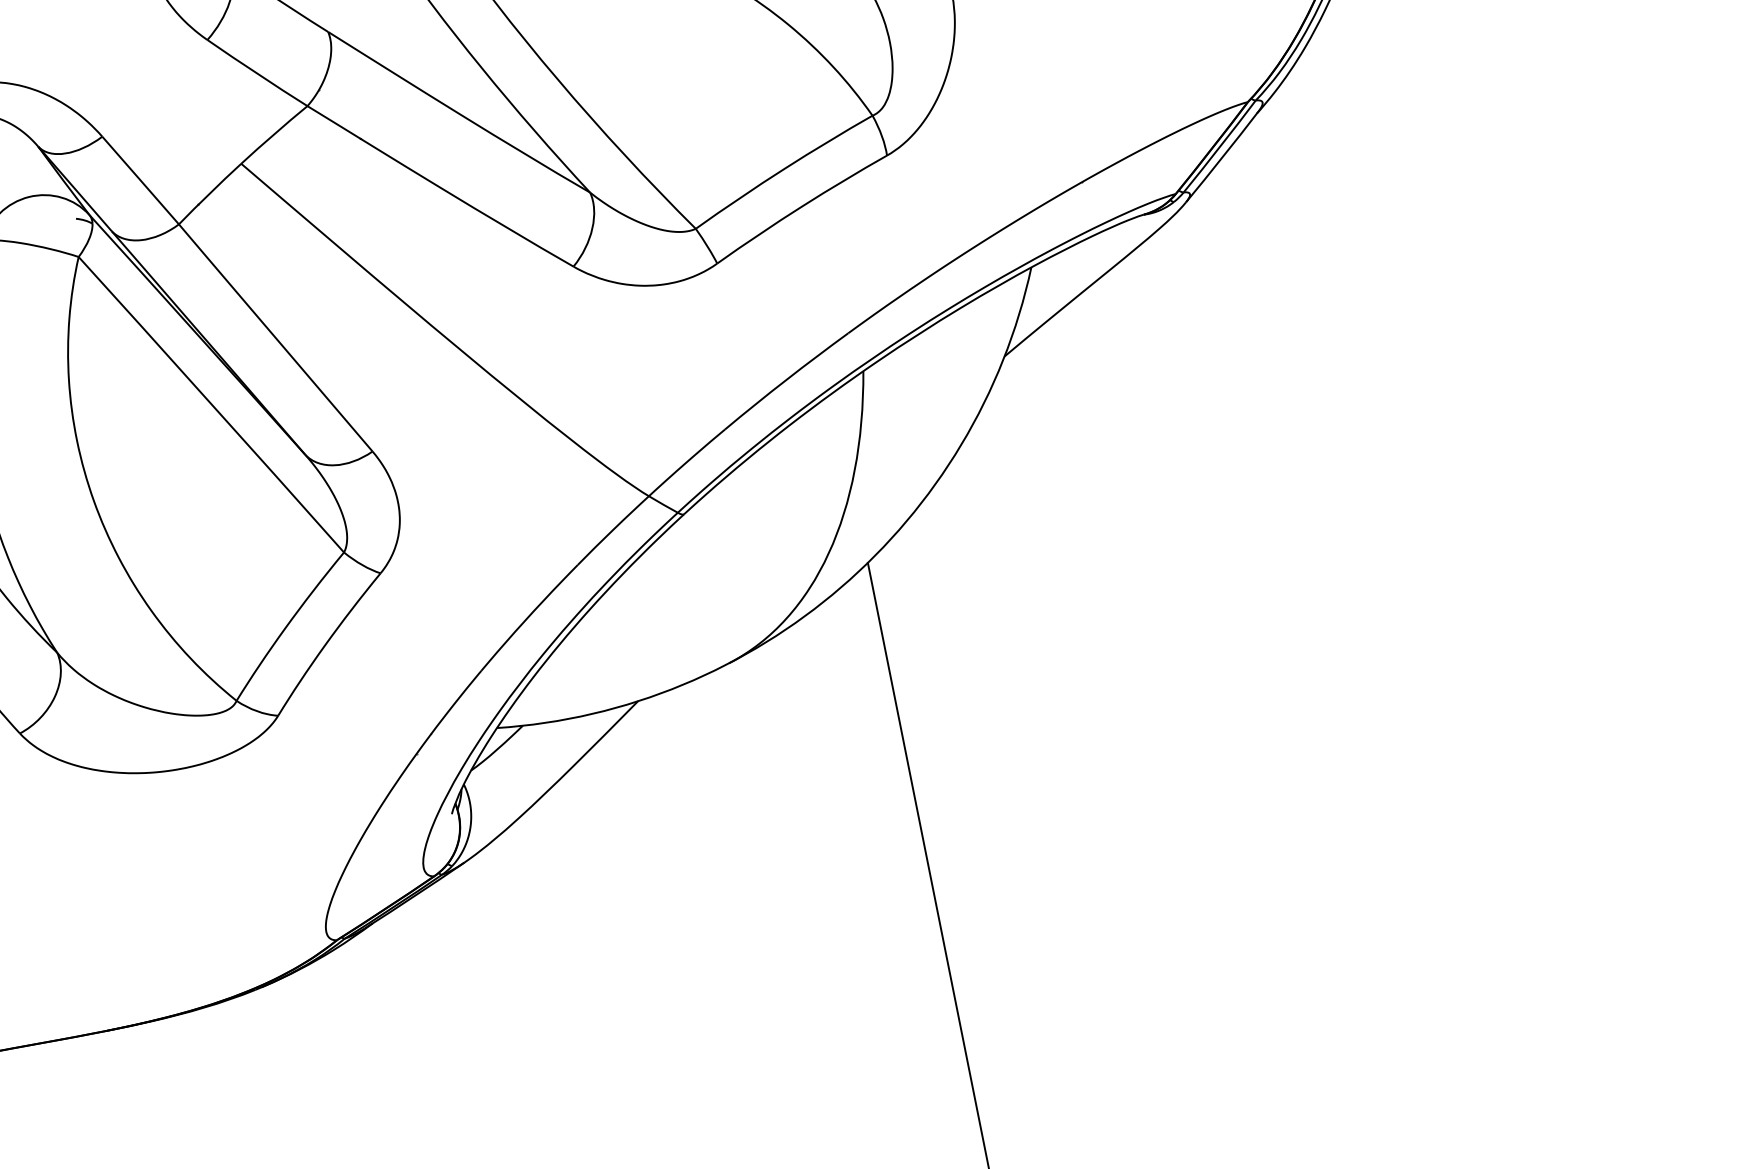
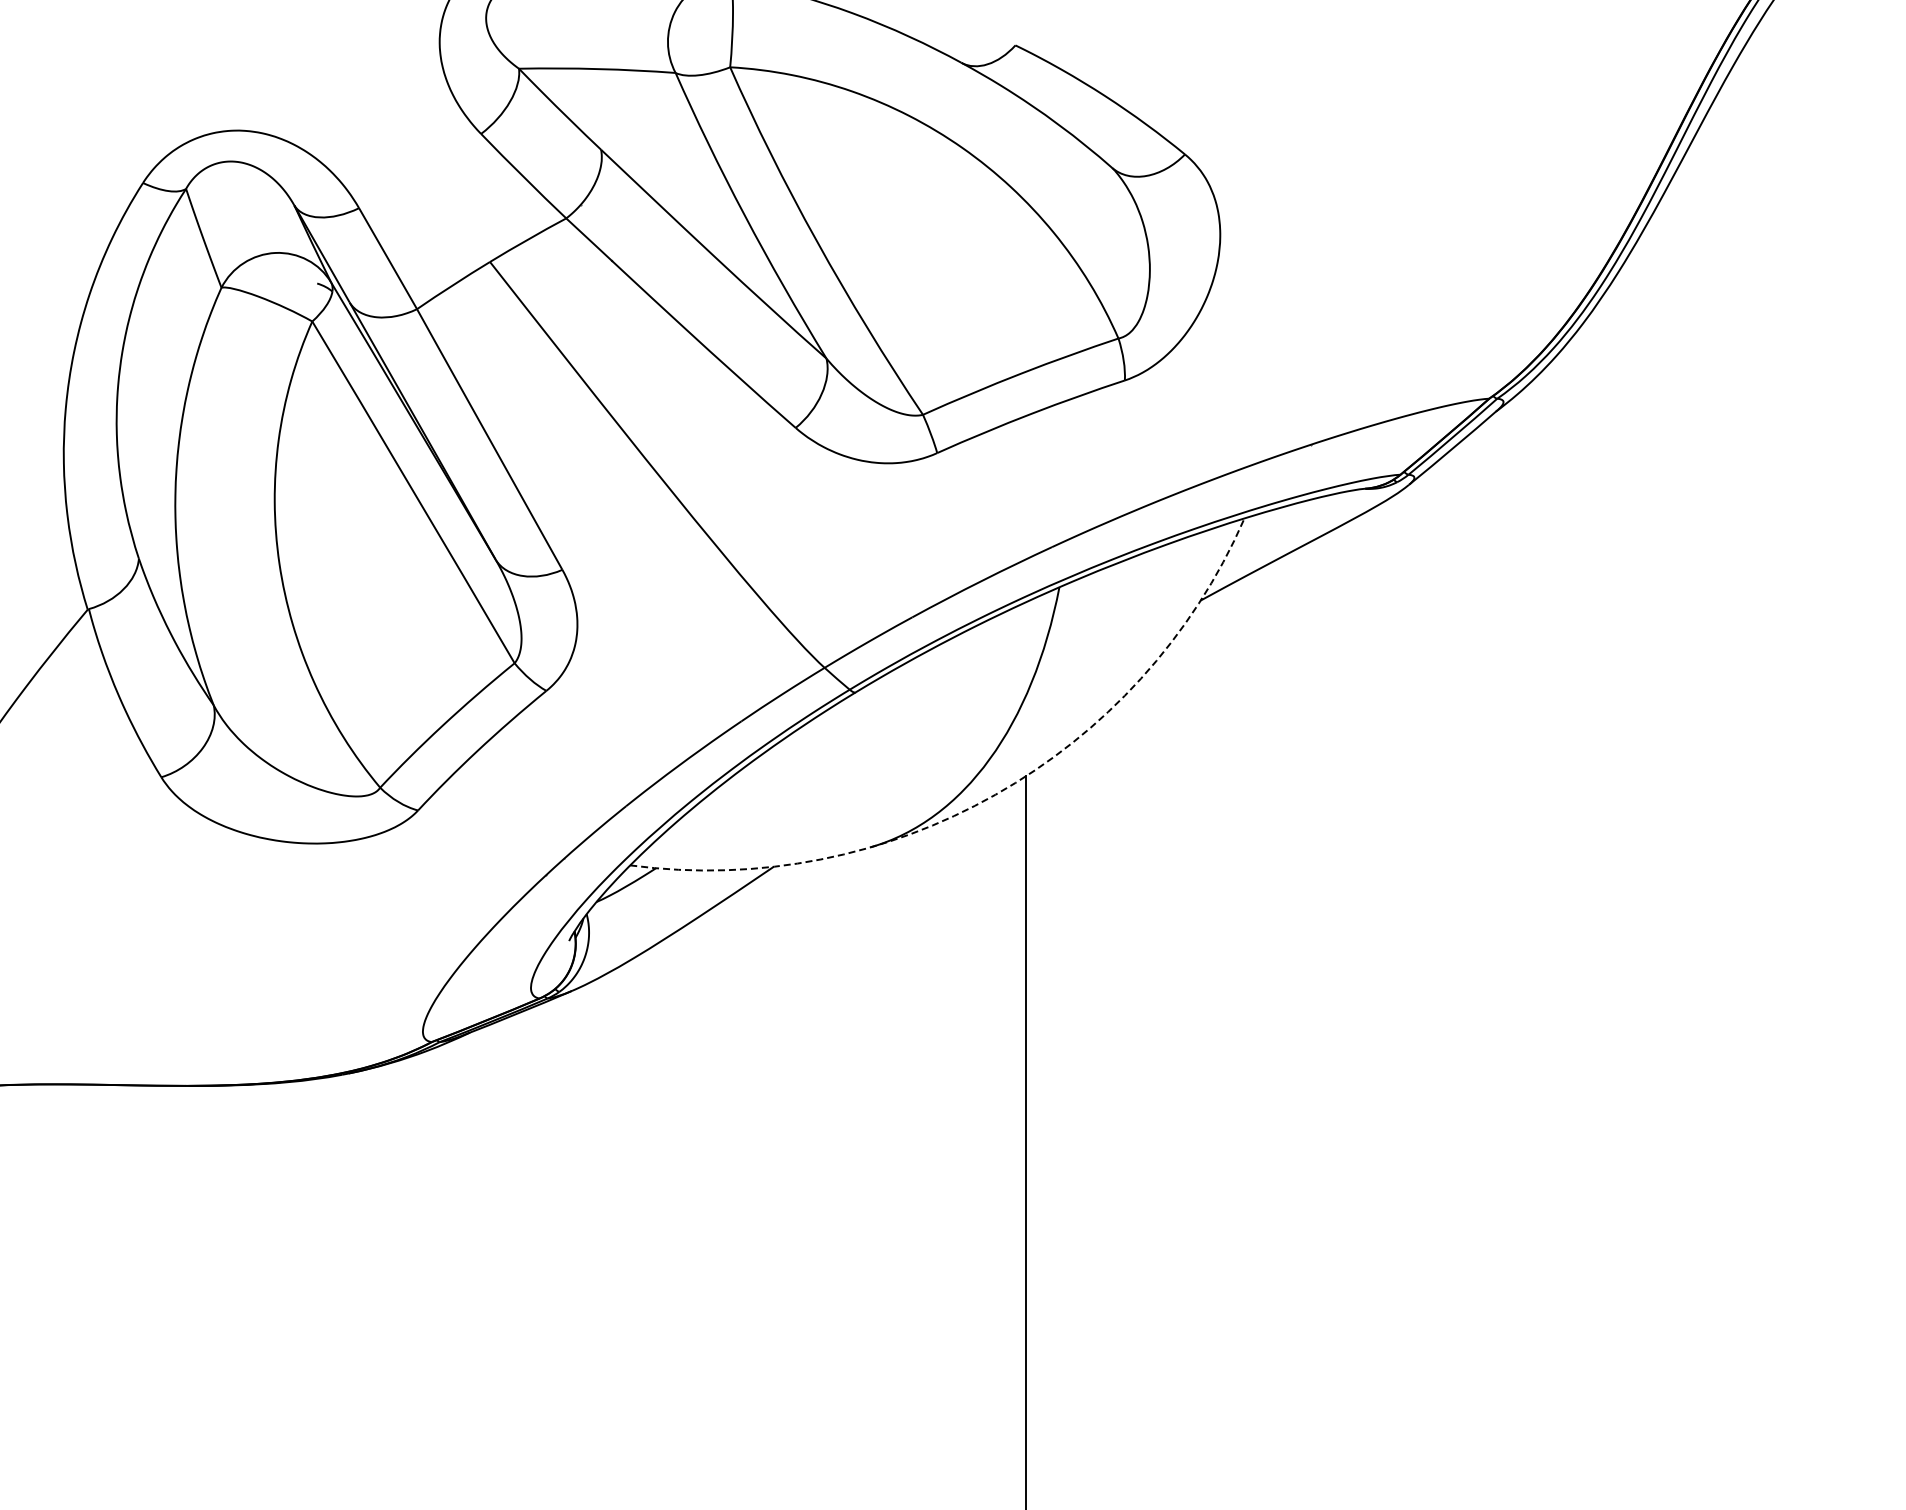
arc: (841, 586) -> (995, 794), solid -> dashed

